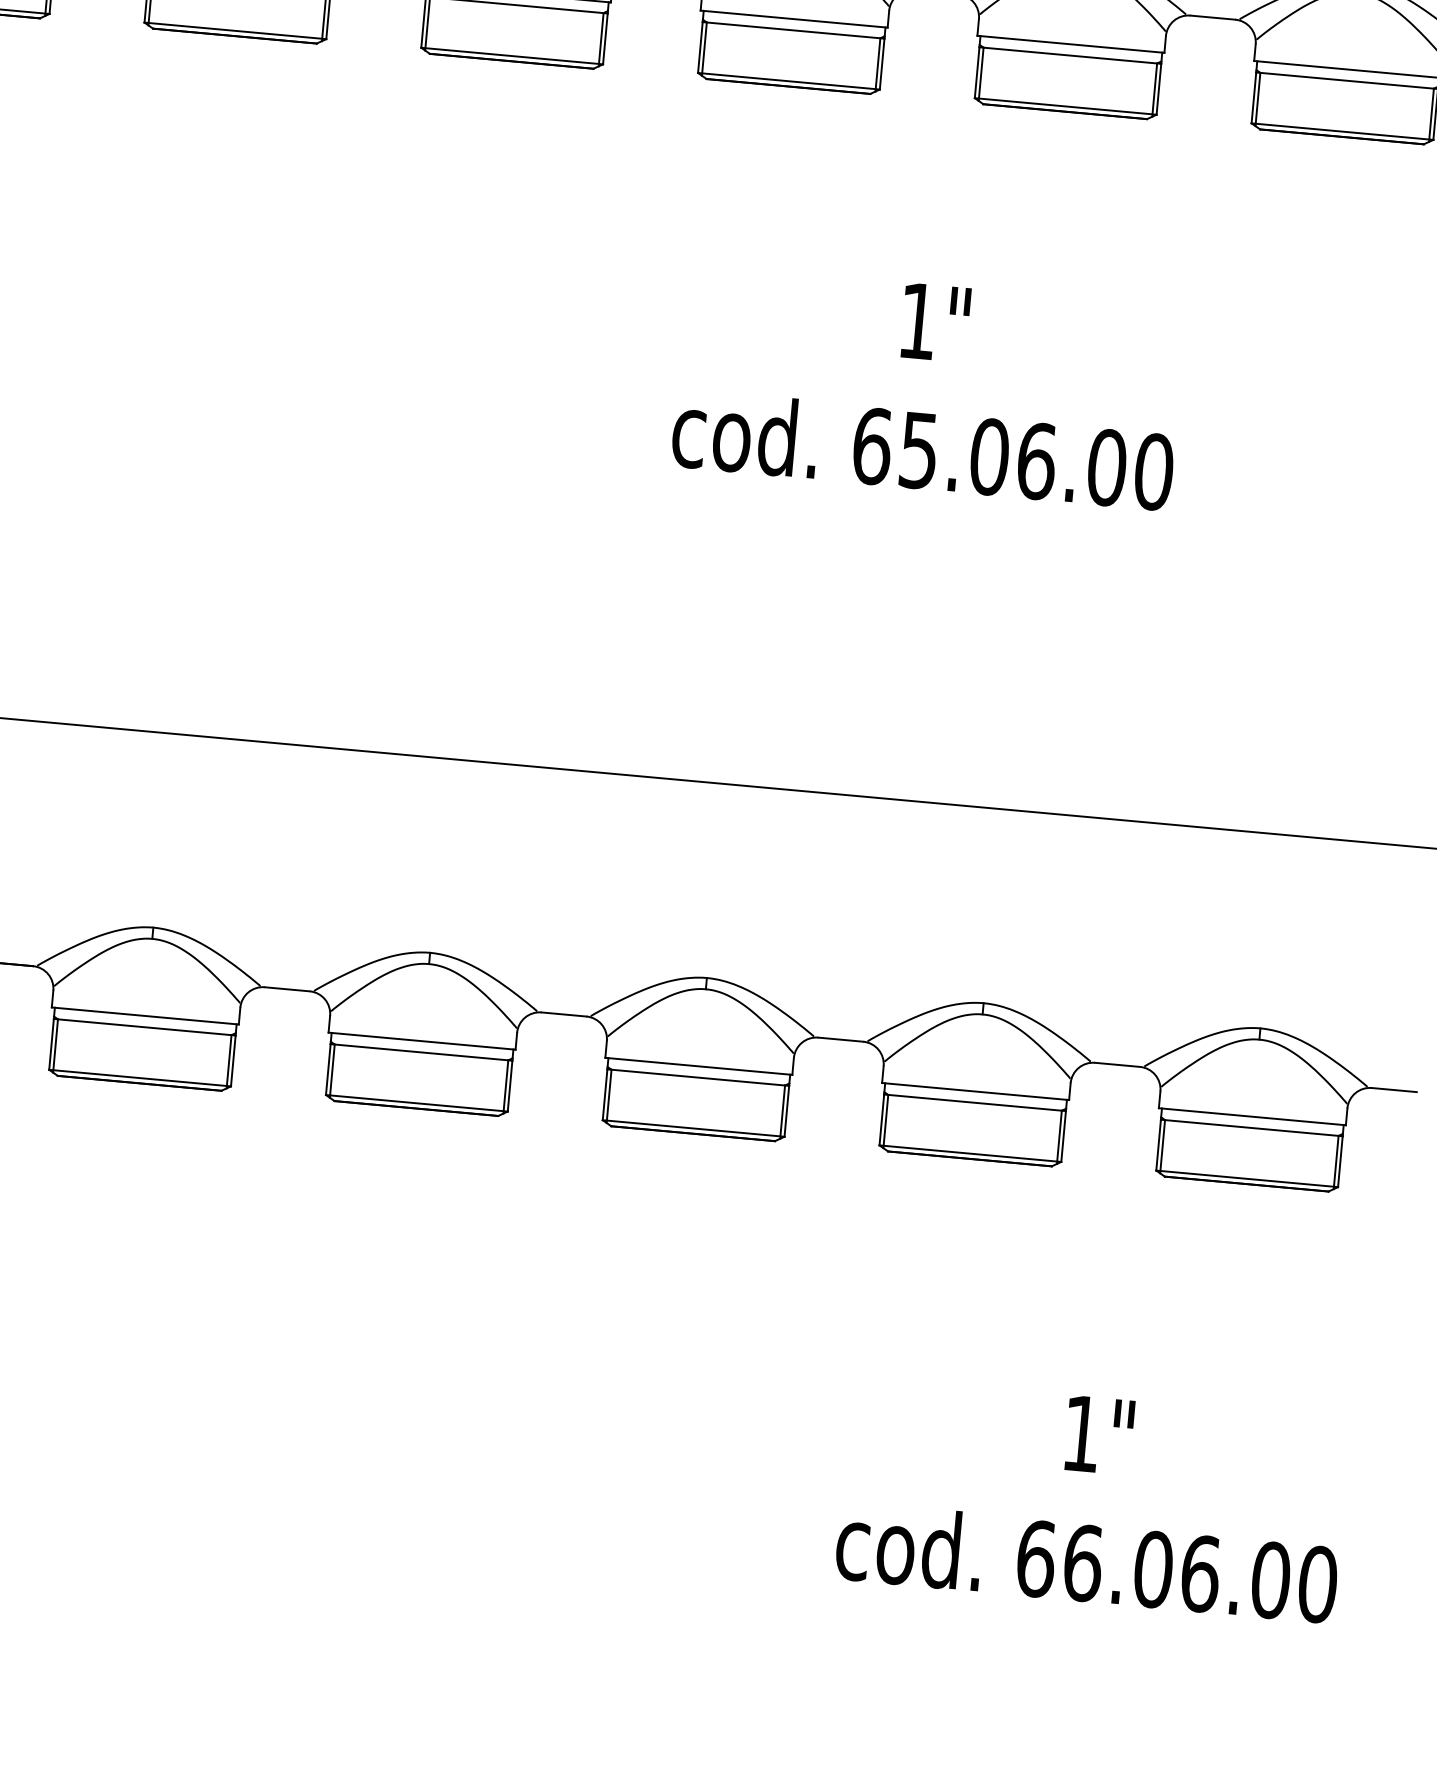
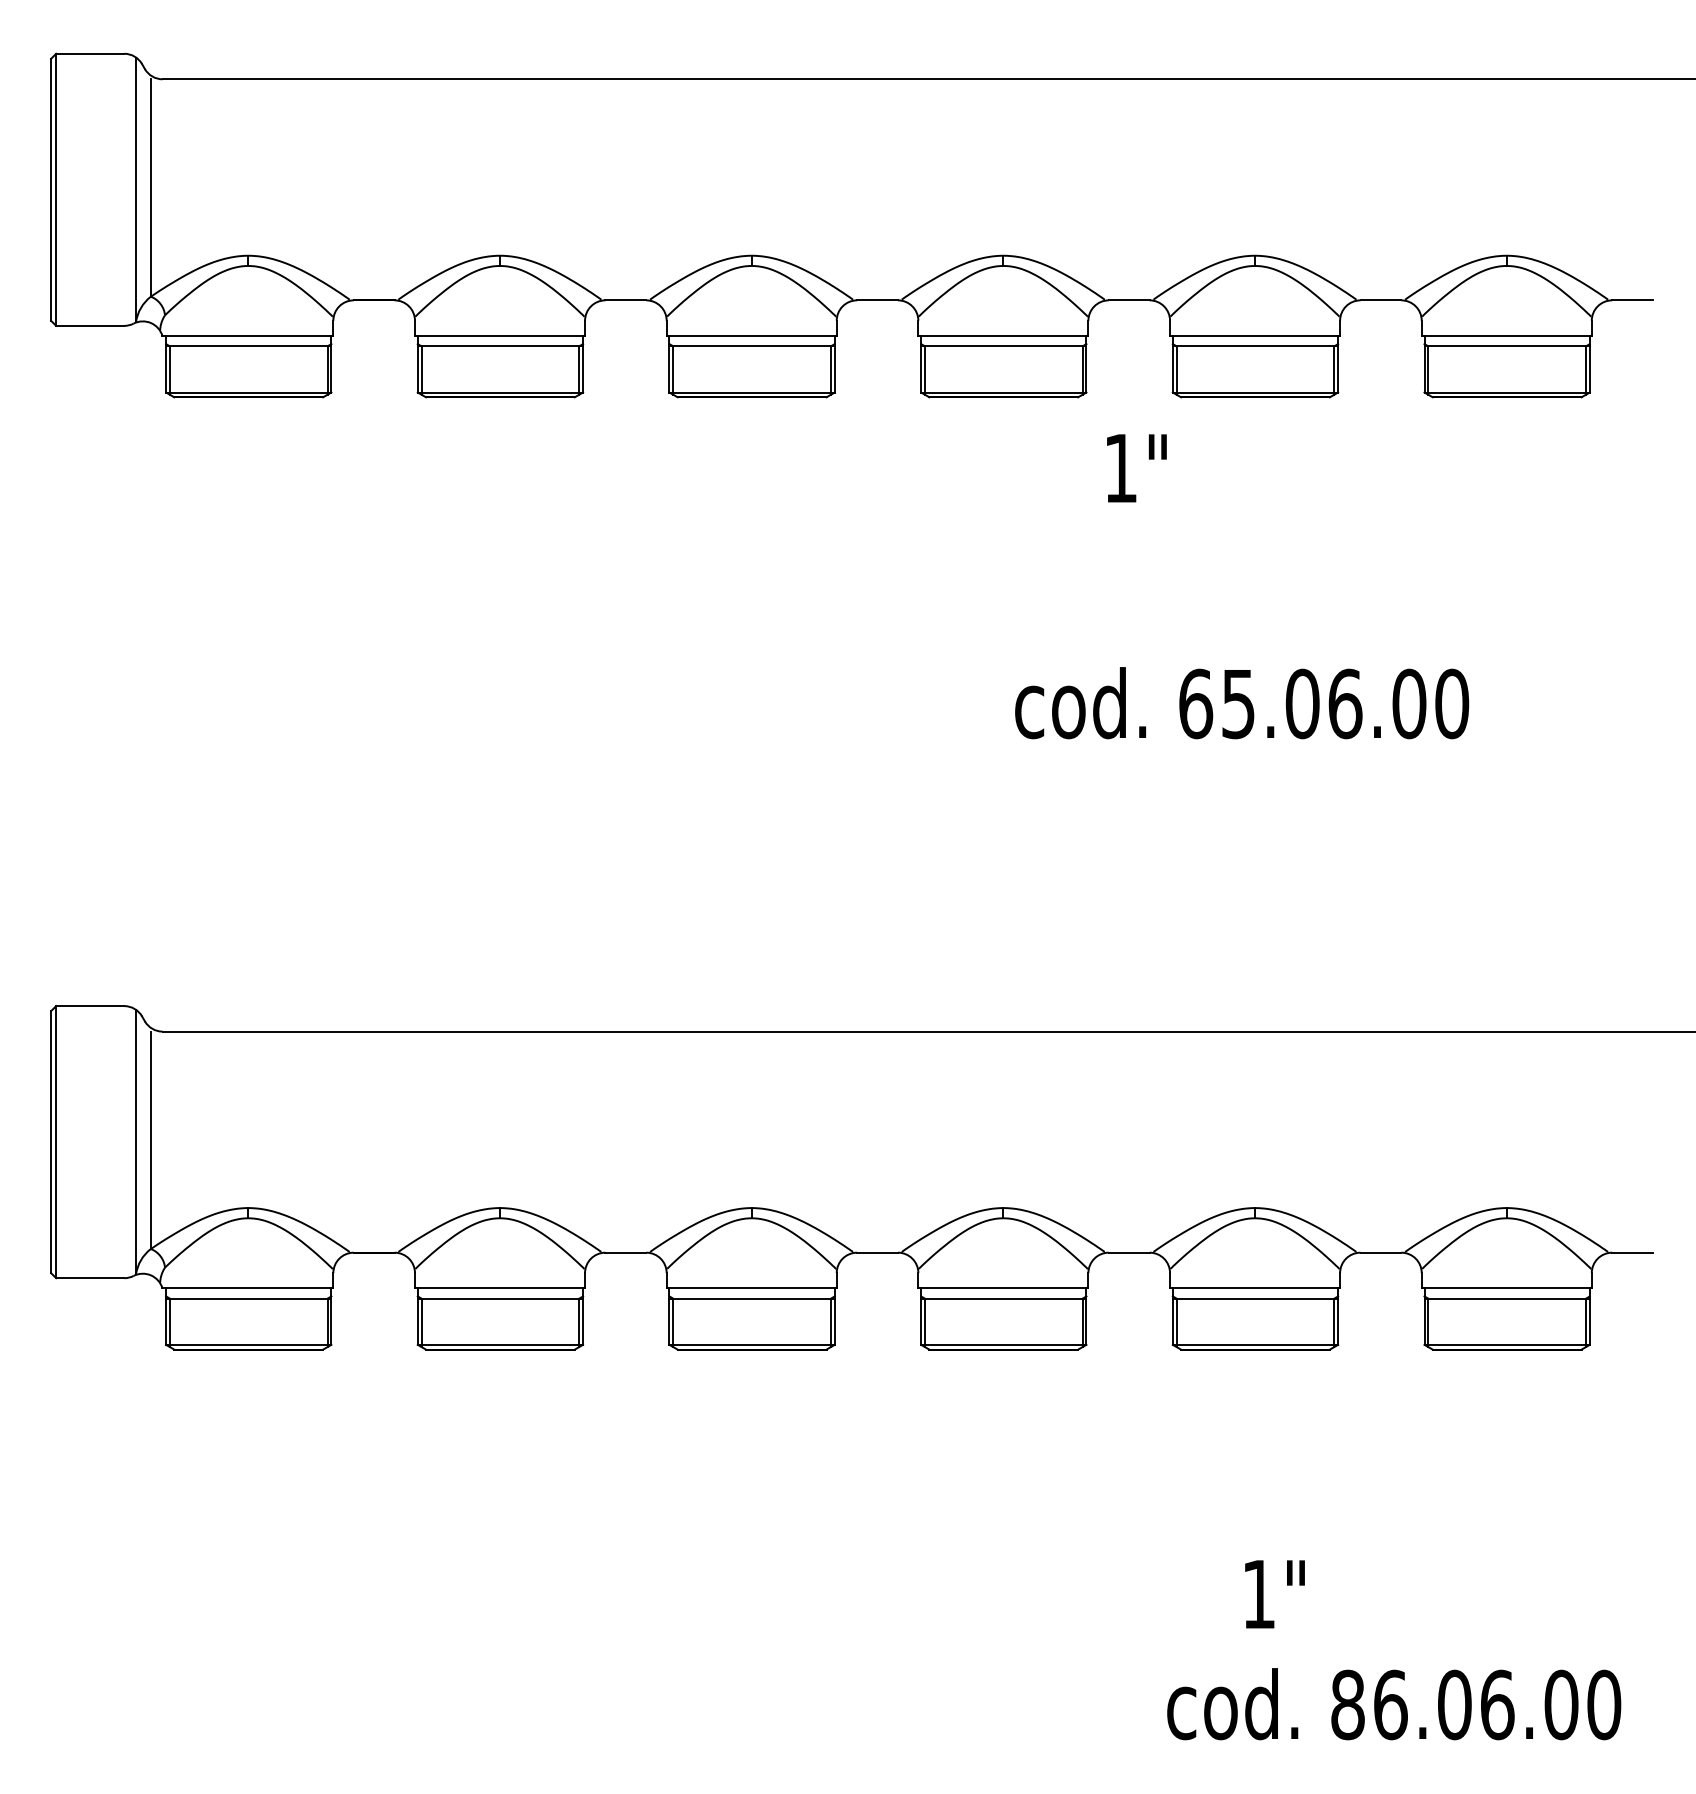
text: (935, 322) -> (1136, 468), moved
text: (923, 450) -> (1242, 703), moved
text: (1098, 1435) -> (1274, 1594), moved
text: (1036, 1558) -> (1348, 1704), 66.06.00 -> 86.06.00

